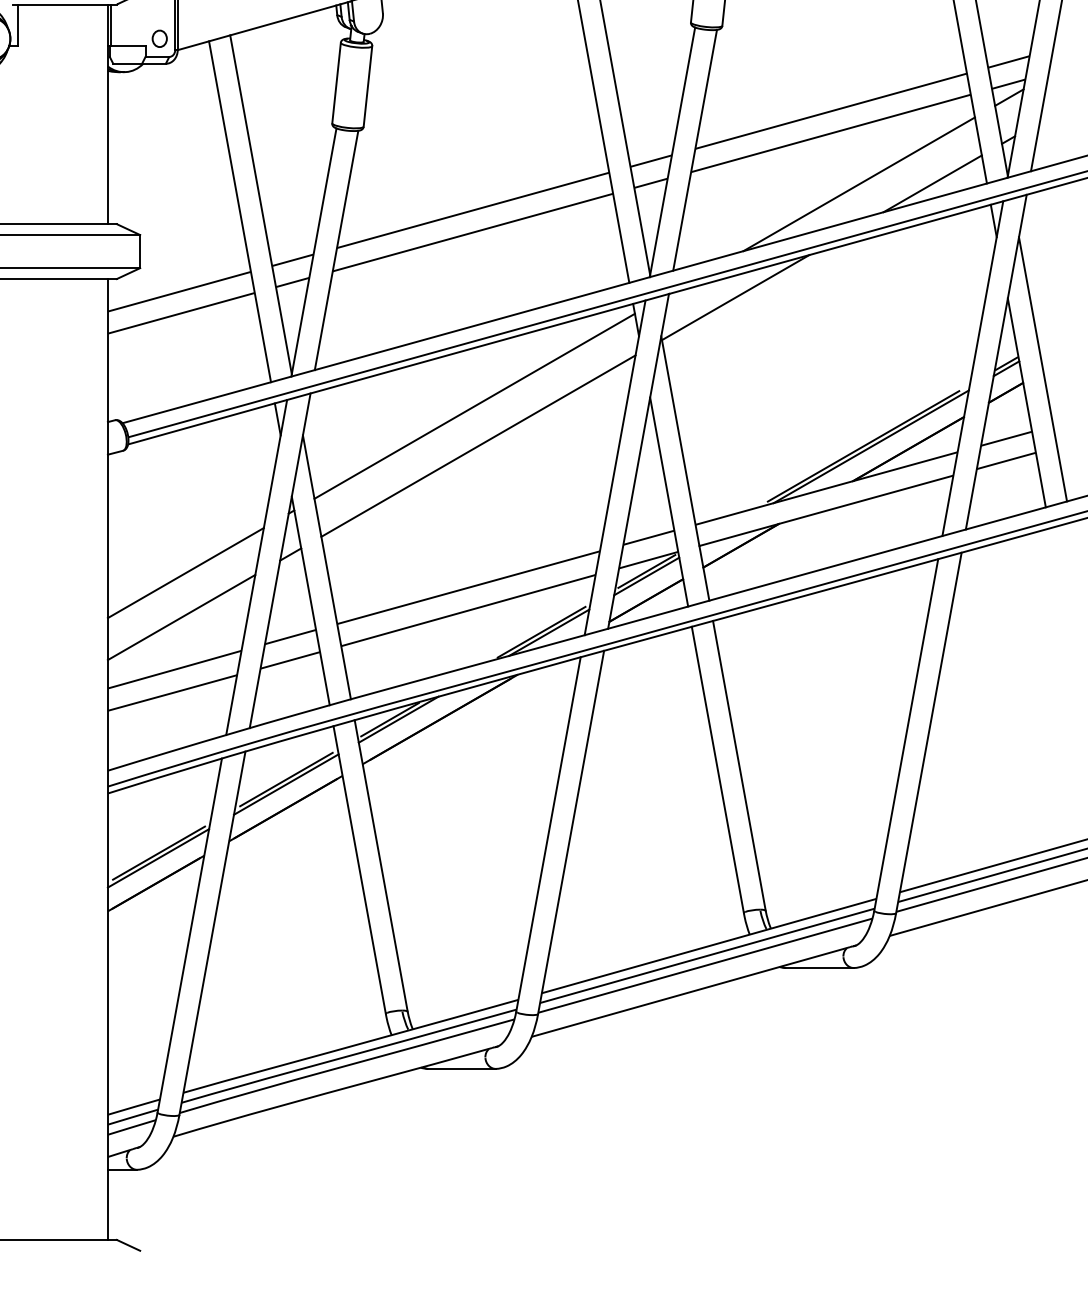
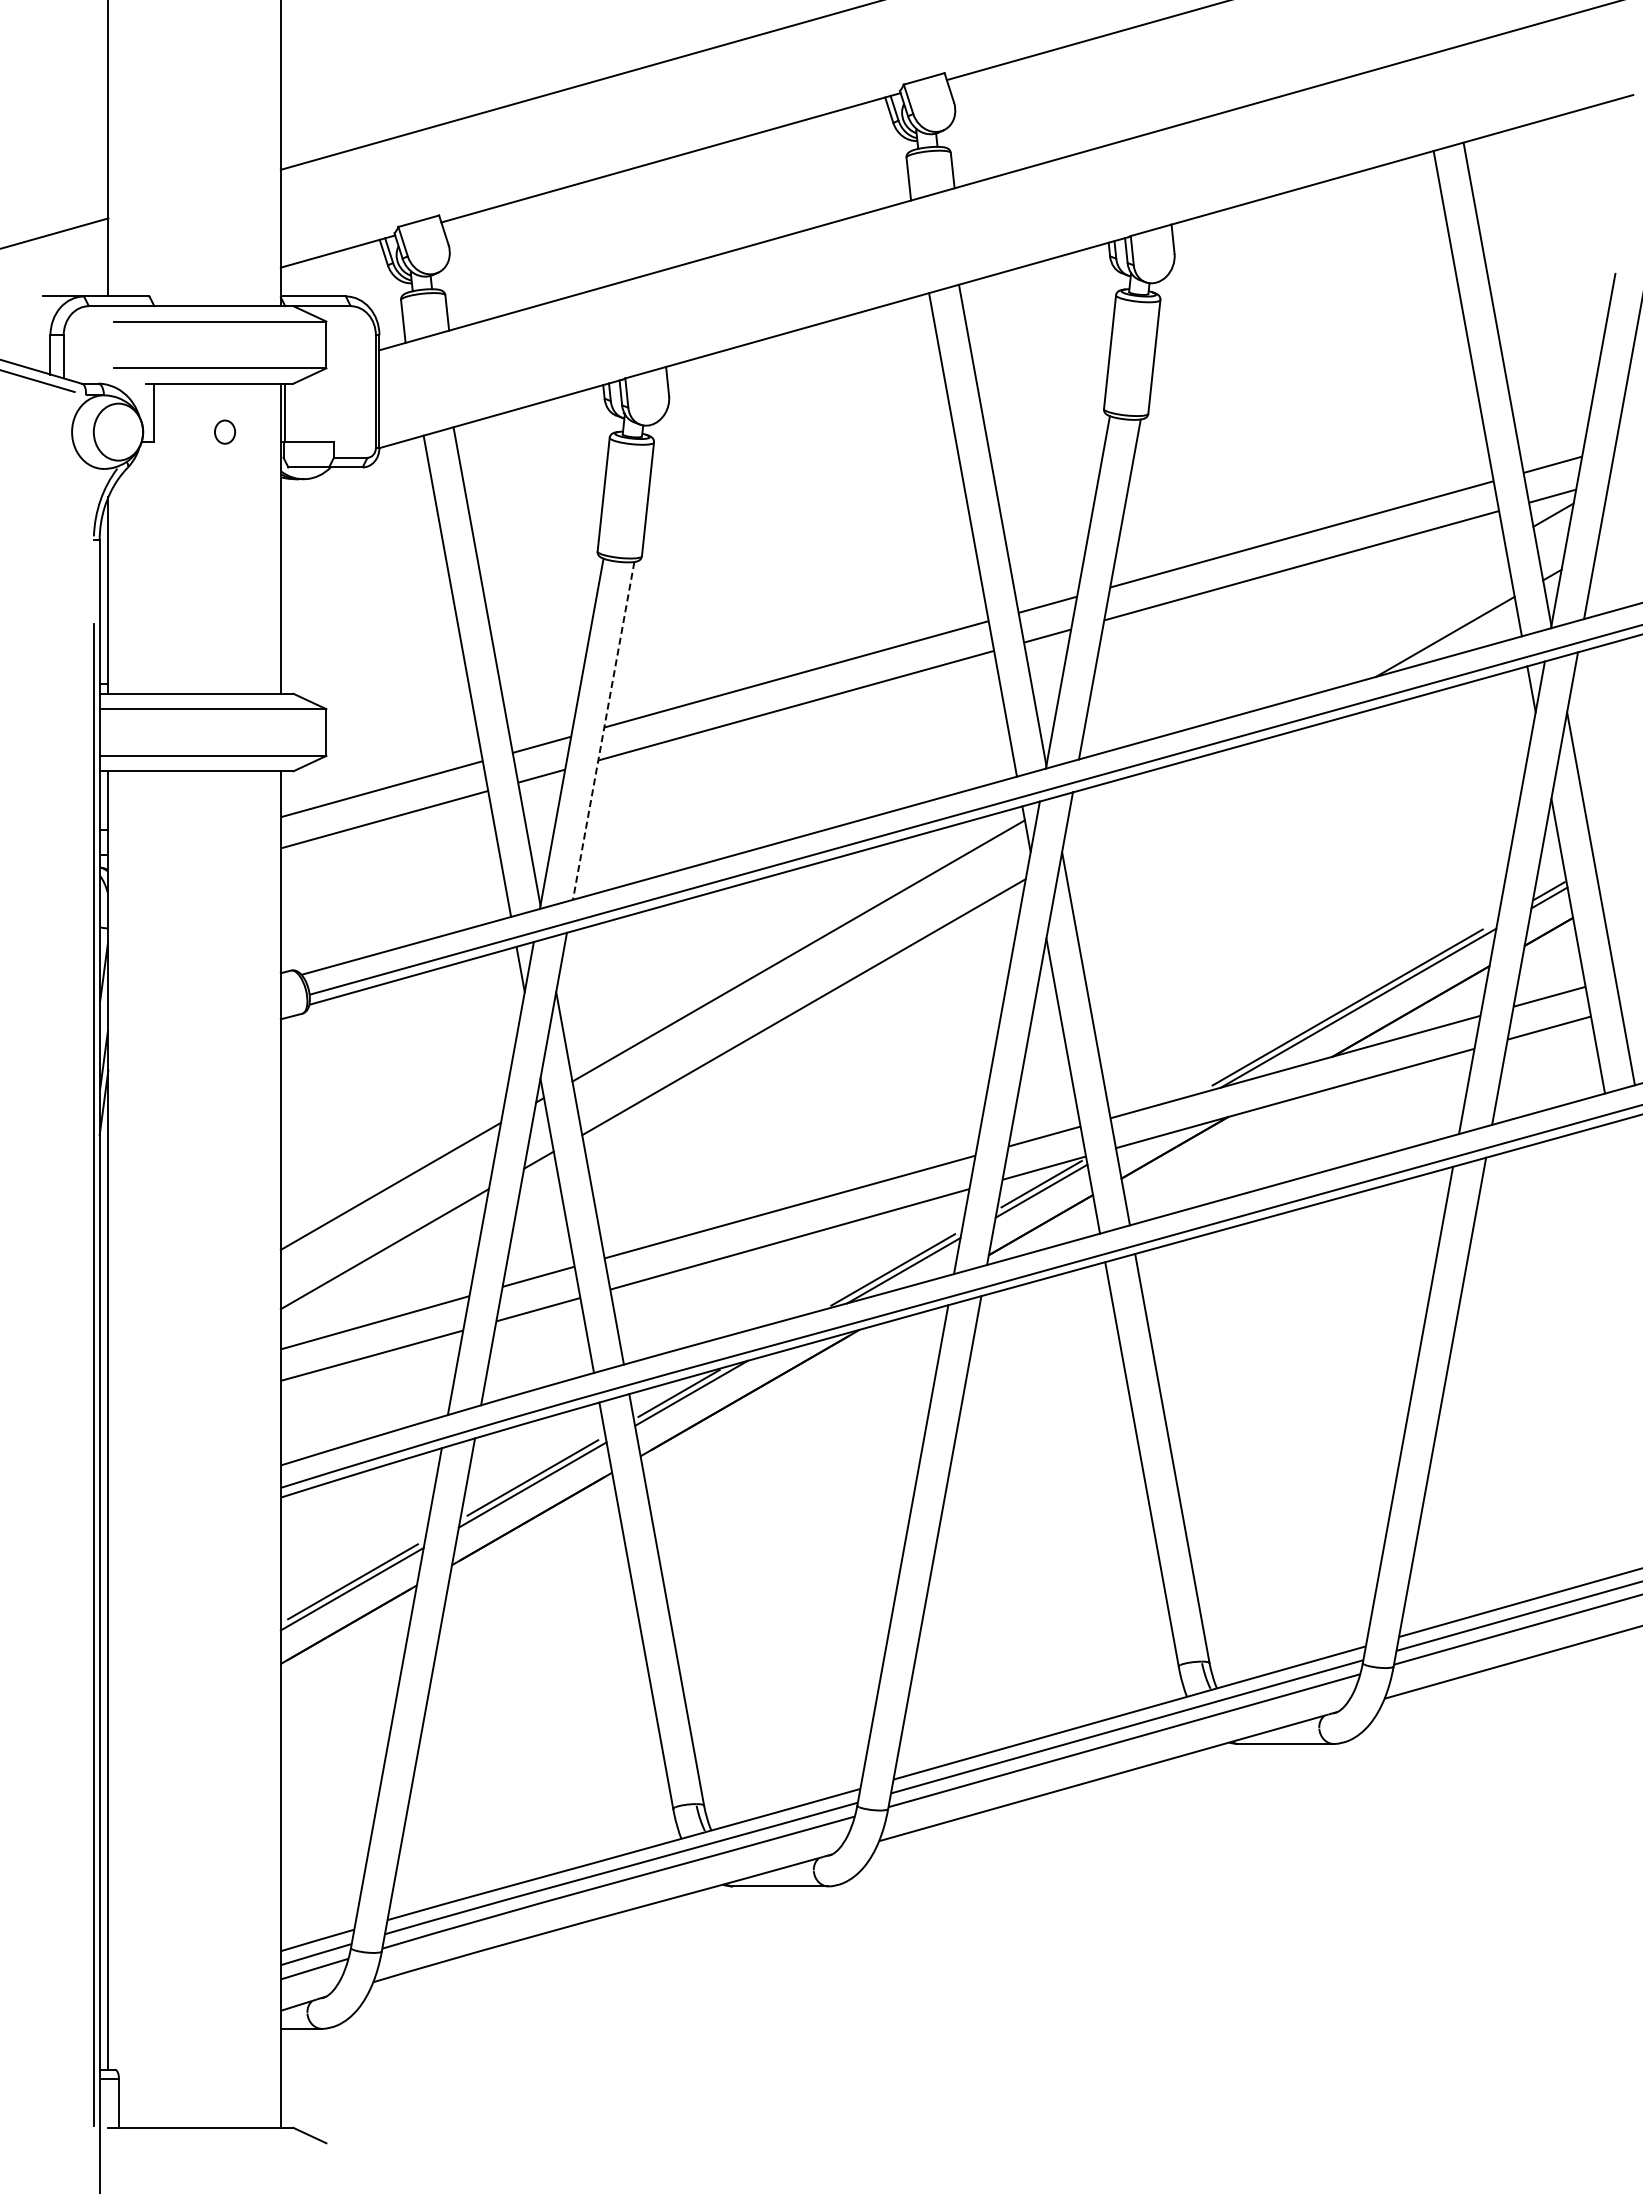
part: (159, 38) -> (224, 431), moved
line: (859, 184) -> (1341, 637), removed
line: (336, 250) -> (603, 730), solid -> dashed
line: (735, 297) -> (1167, 797), removed

